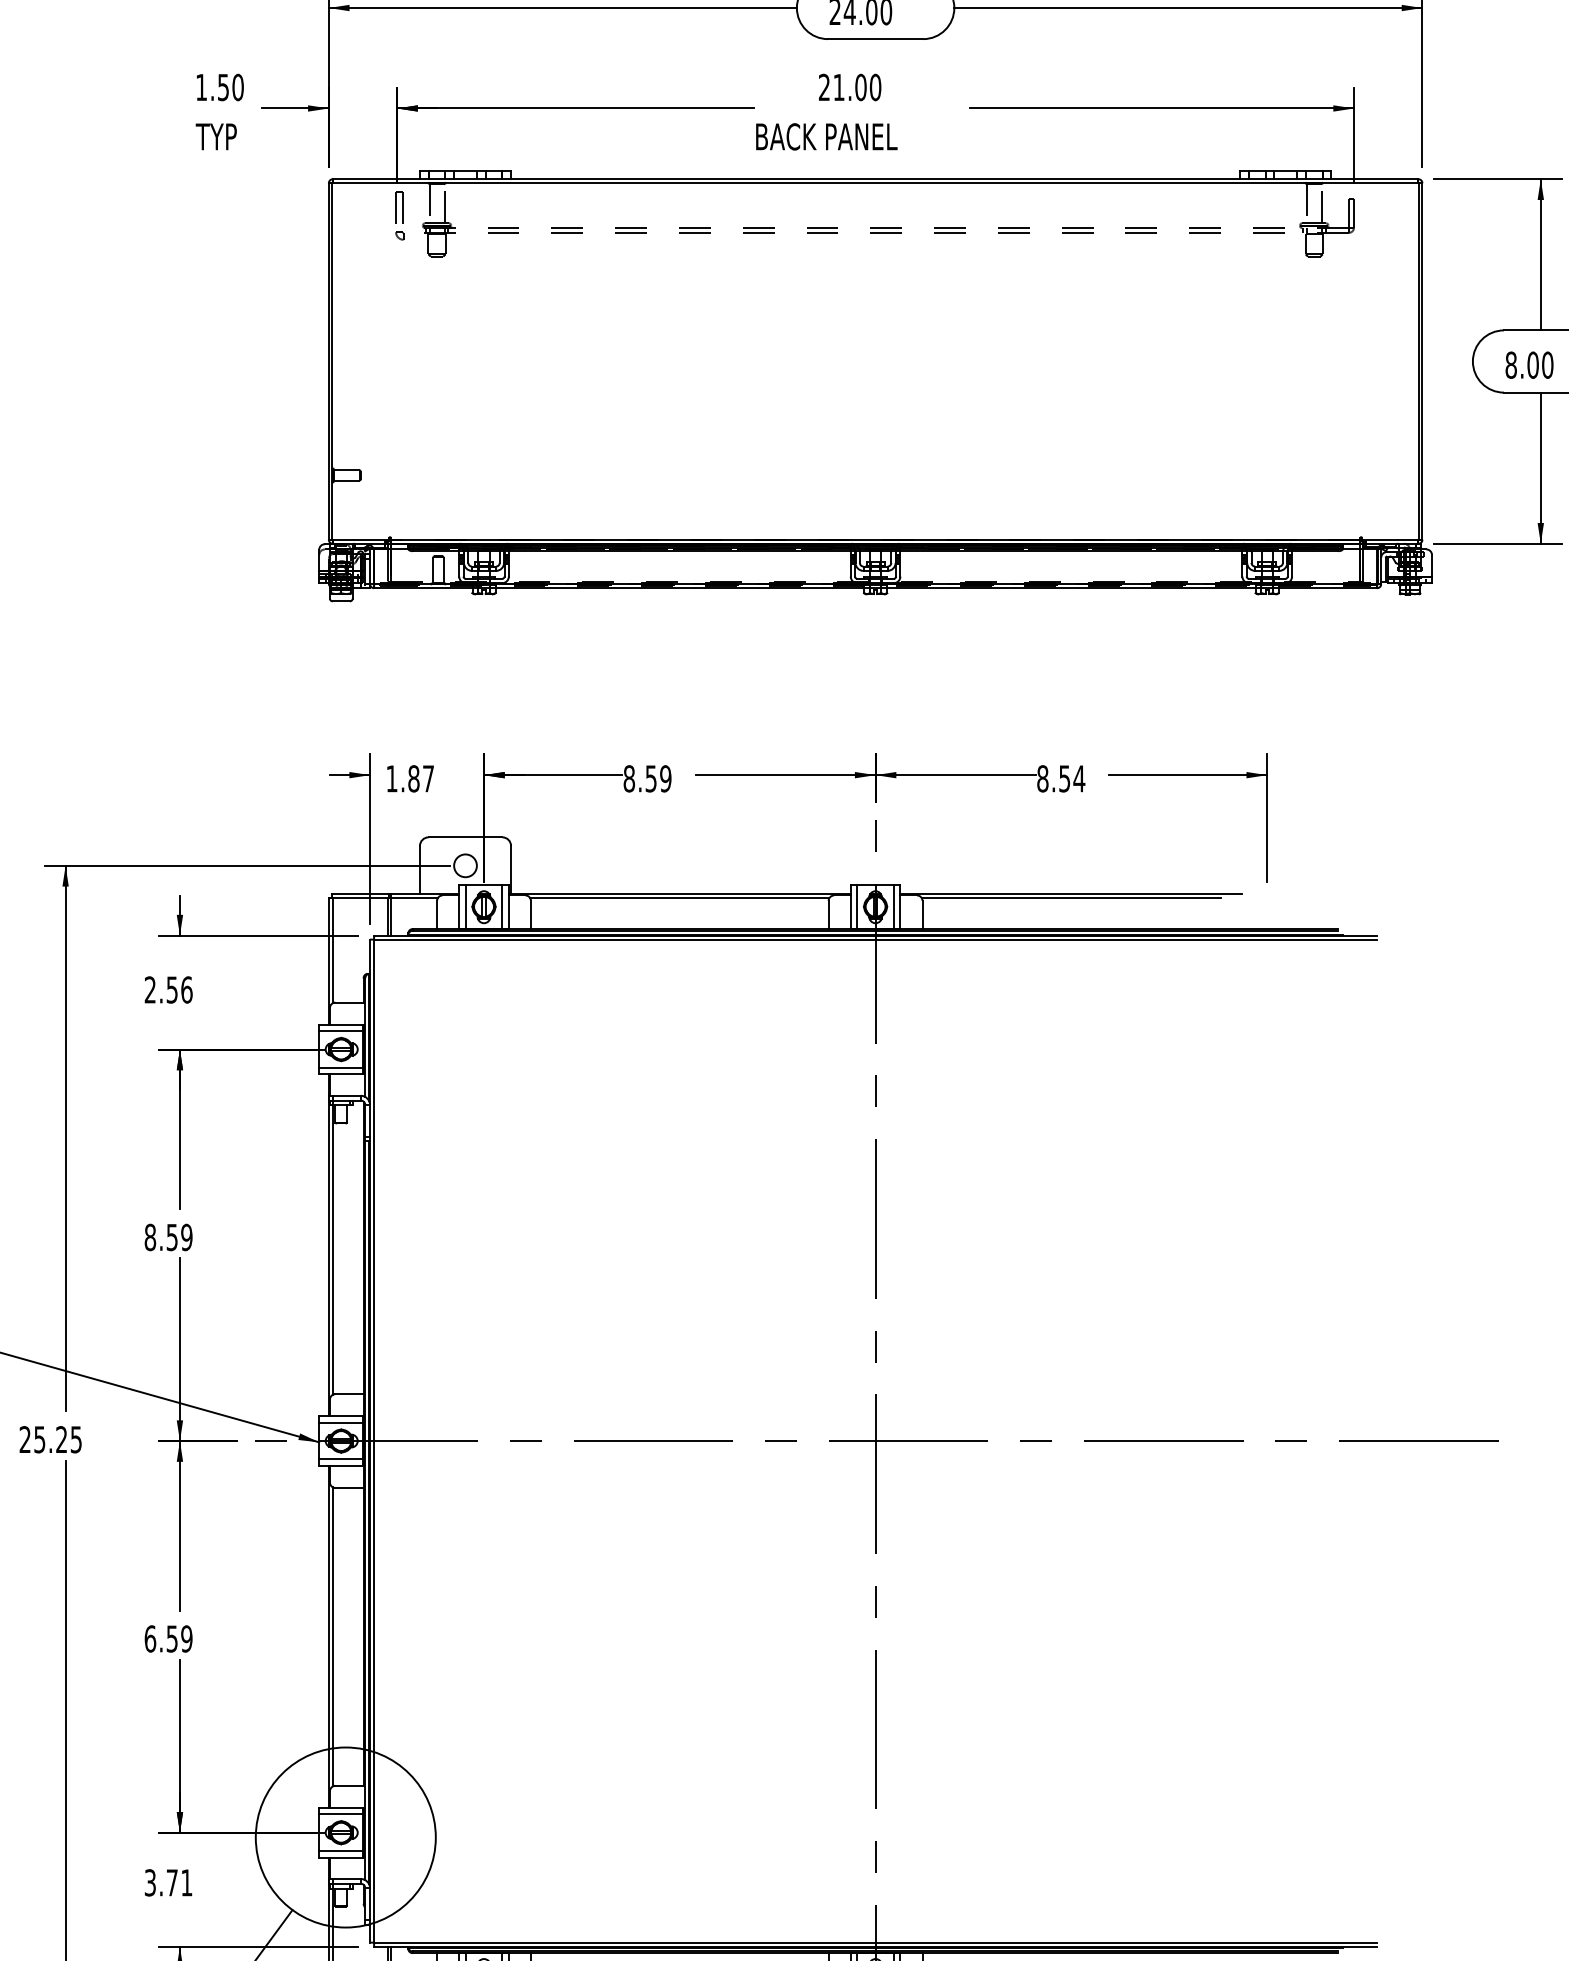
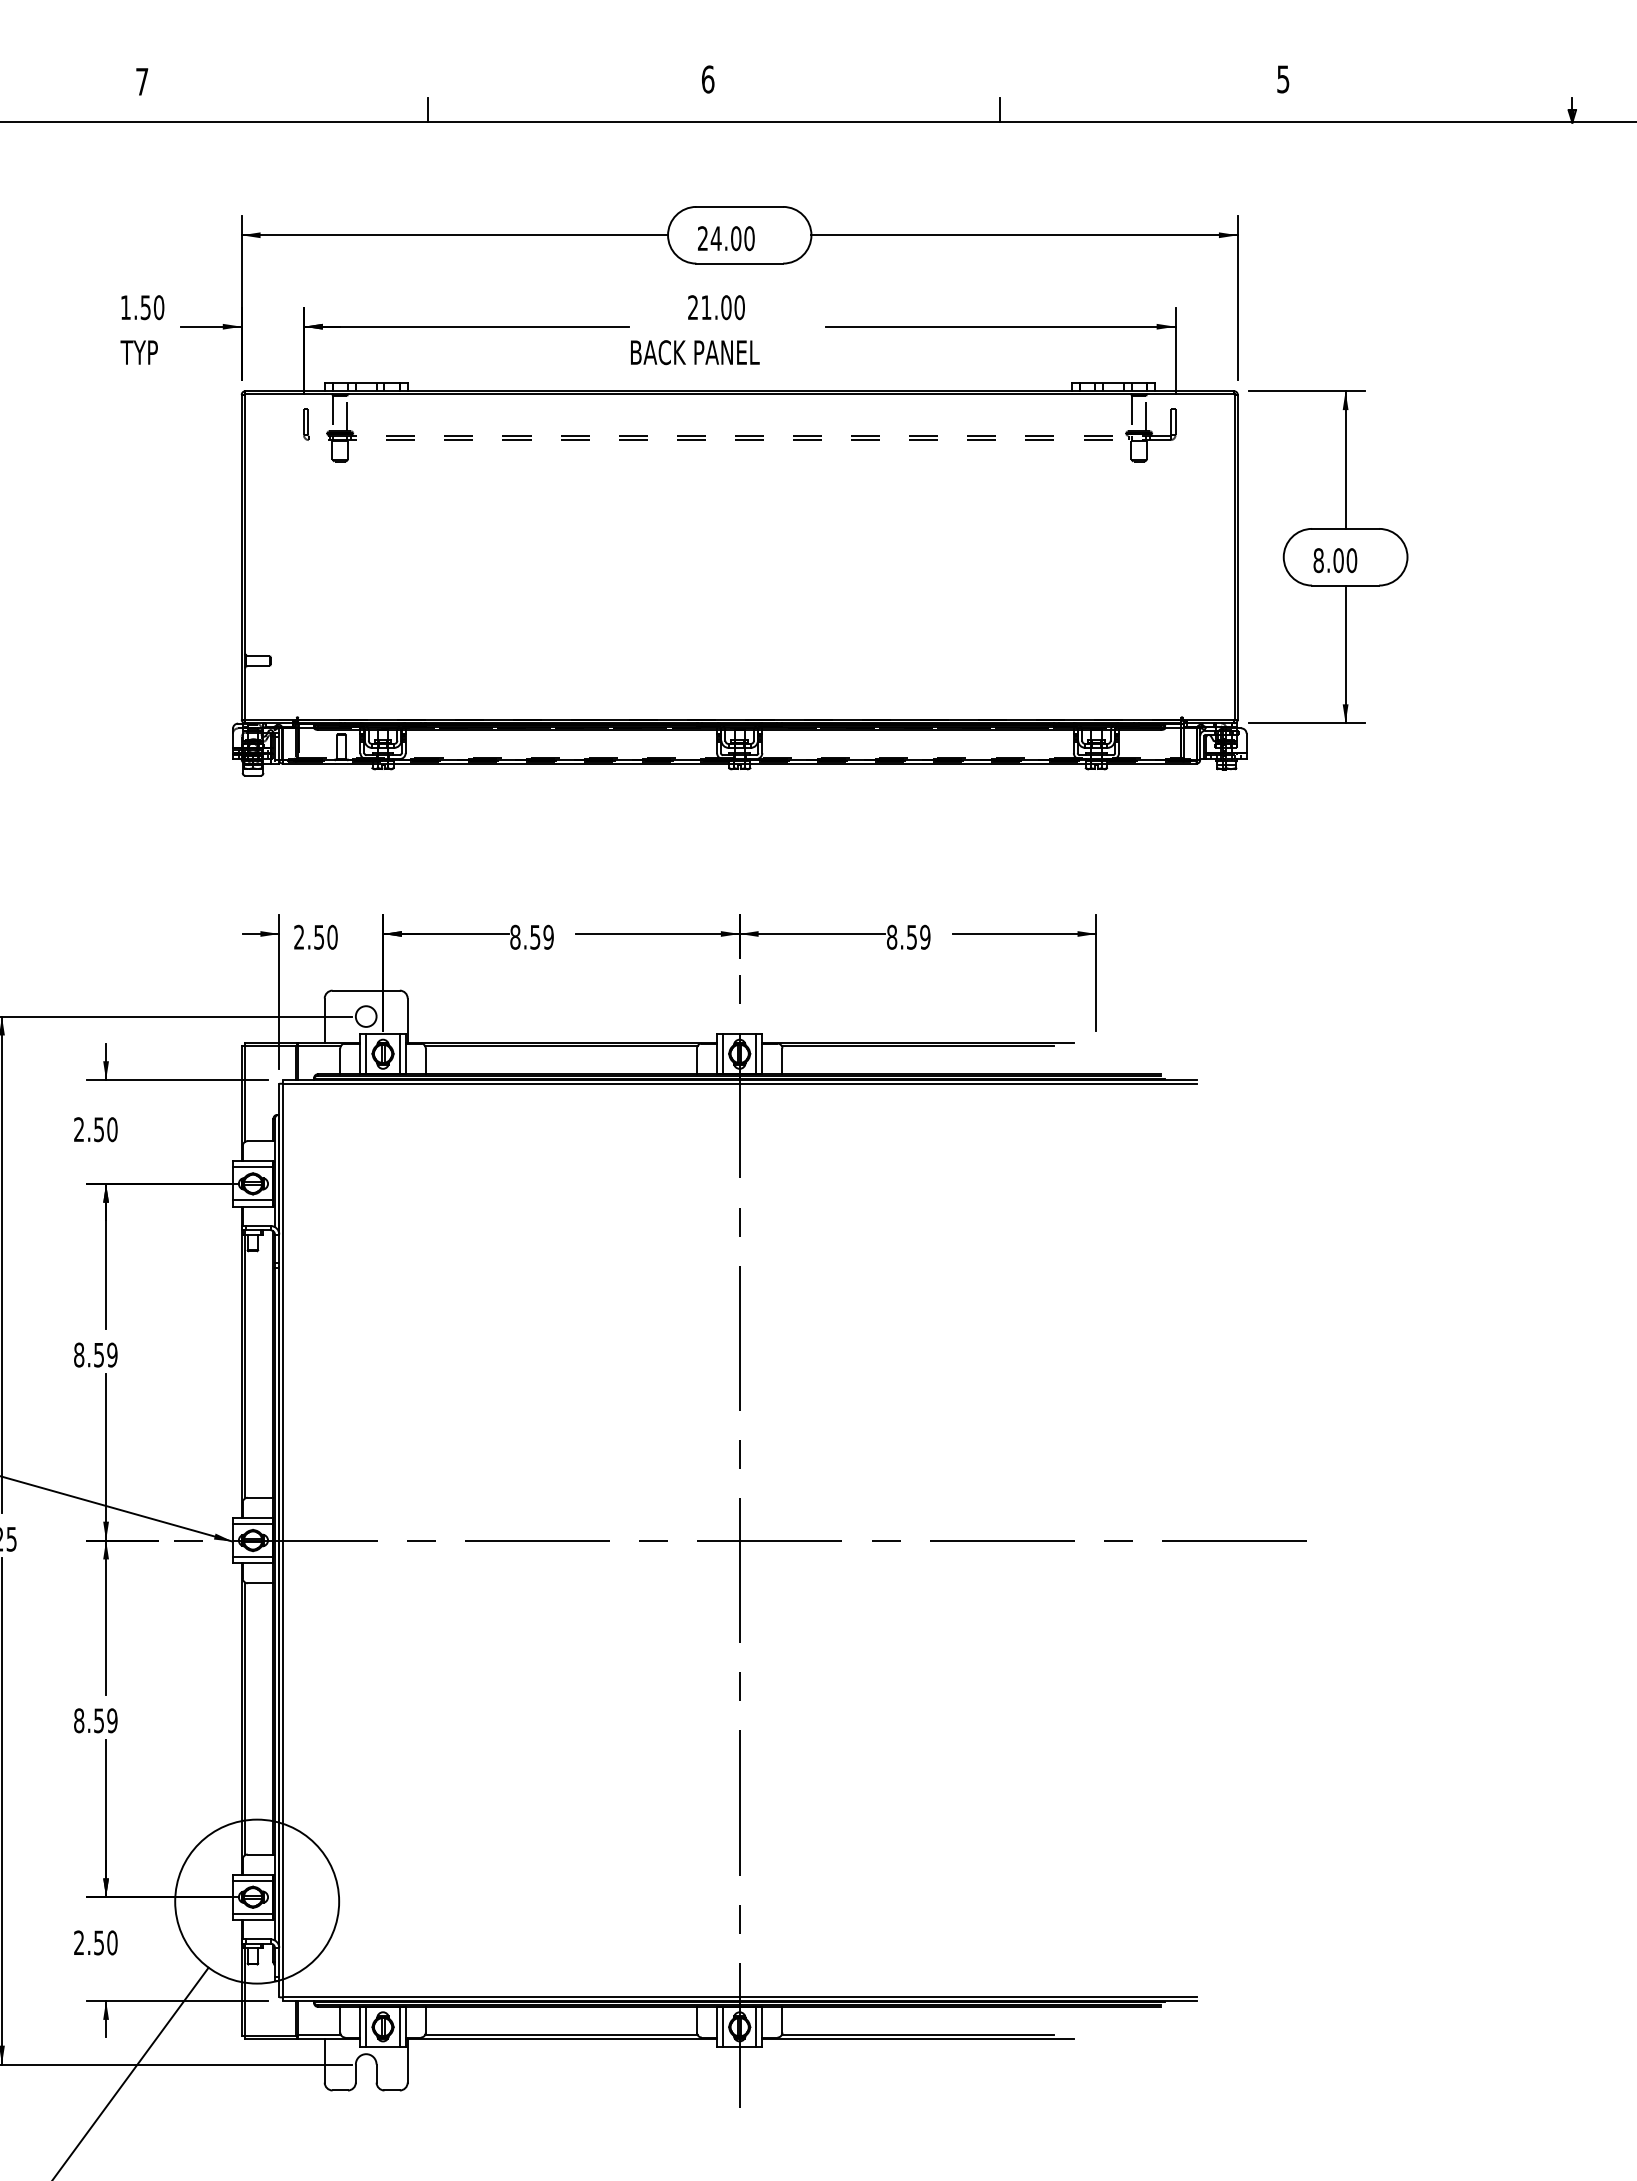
part: (399, 215) -> (306, 424), size x0.71
text: (409, 777) -> (315, 936), 1.87 -> 2.50
text: (1078, 777) -> (924, 936), 8.54 -> 8.59
text: (186, 989) -> (112, 1129), 2.56 -> 2.50
text: (150, 1638) -> (79, 1720), 6.59 -> 8.59
text: (168, 1882) -> (95, 1942), 3.71 -> 2.50

